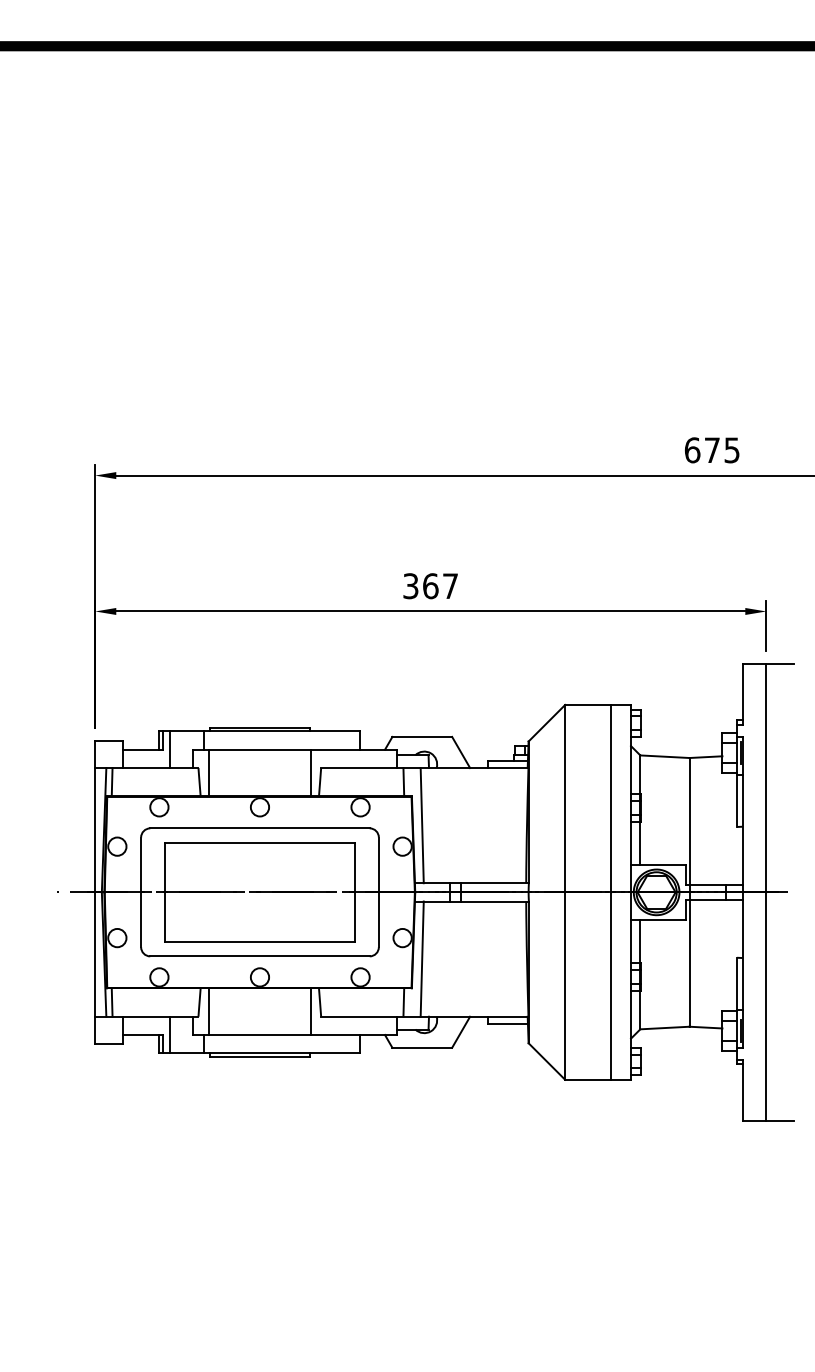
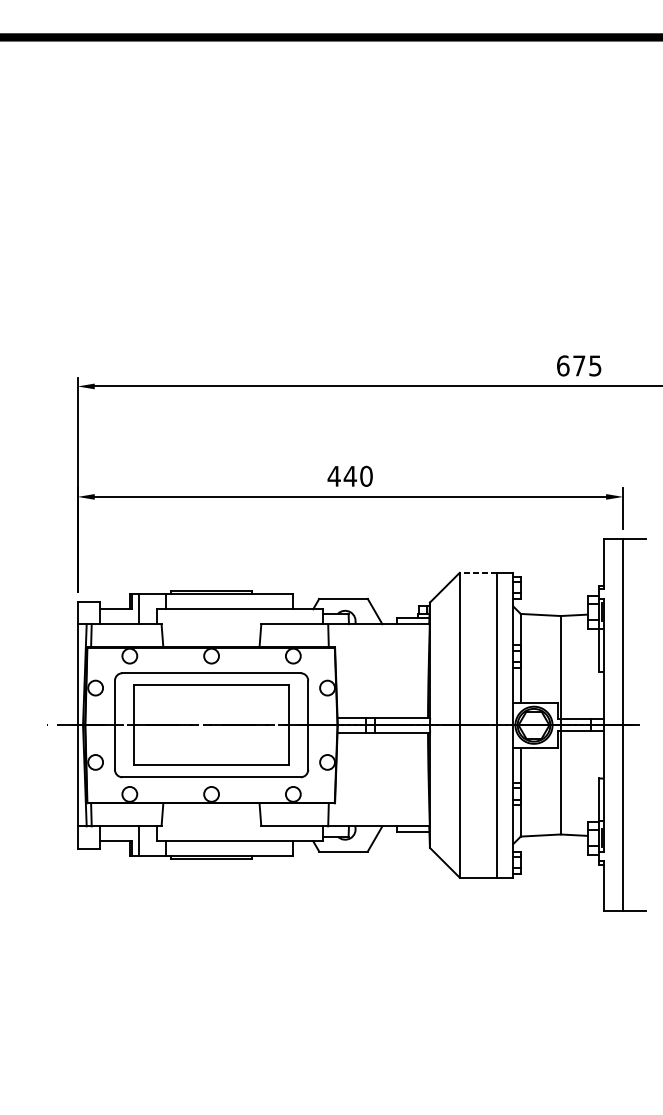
text: (430, 586) -> (350, 476), 367 -> 440
line: (588, 704) -> (478, 572), solid -> dashed
line: (208, 772) -> (169, 627), removed
line: (310, 772) -> (252, 627), removed
line: (421, 825) -> (342, 670), removed
line: (421, 958) -> (342, 779), removed
line: (208, 1011) -> (169, 822), removed
line: (310, 1011) -> (252, 822), removed

